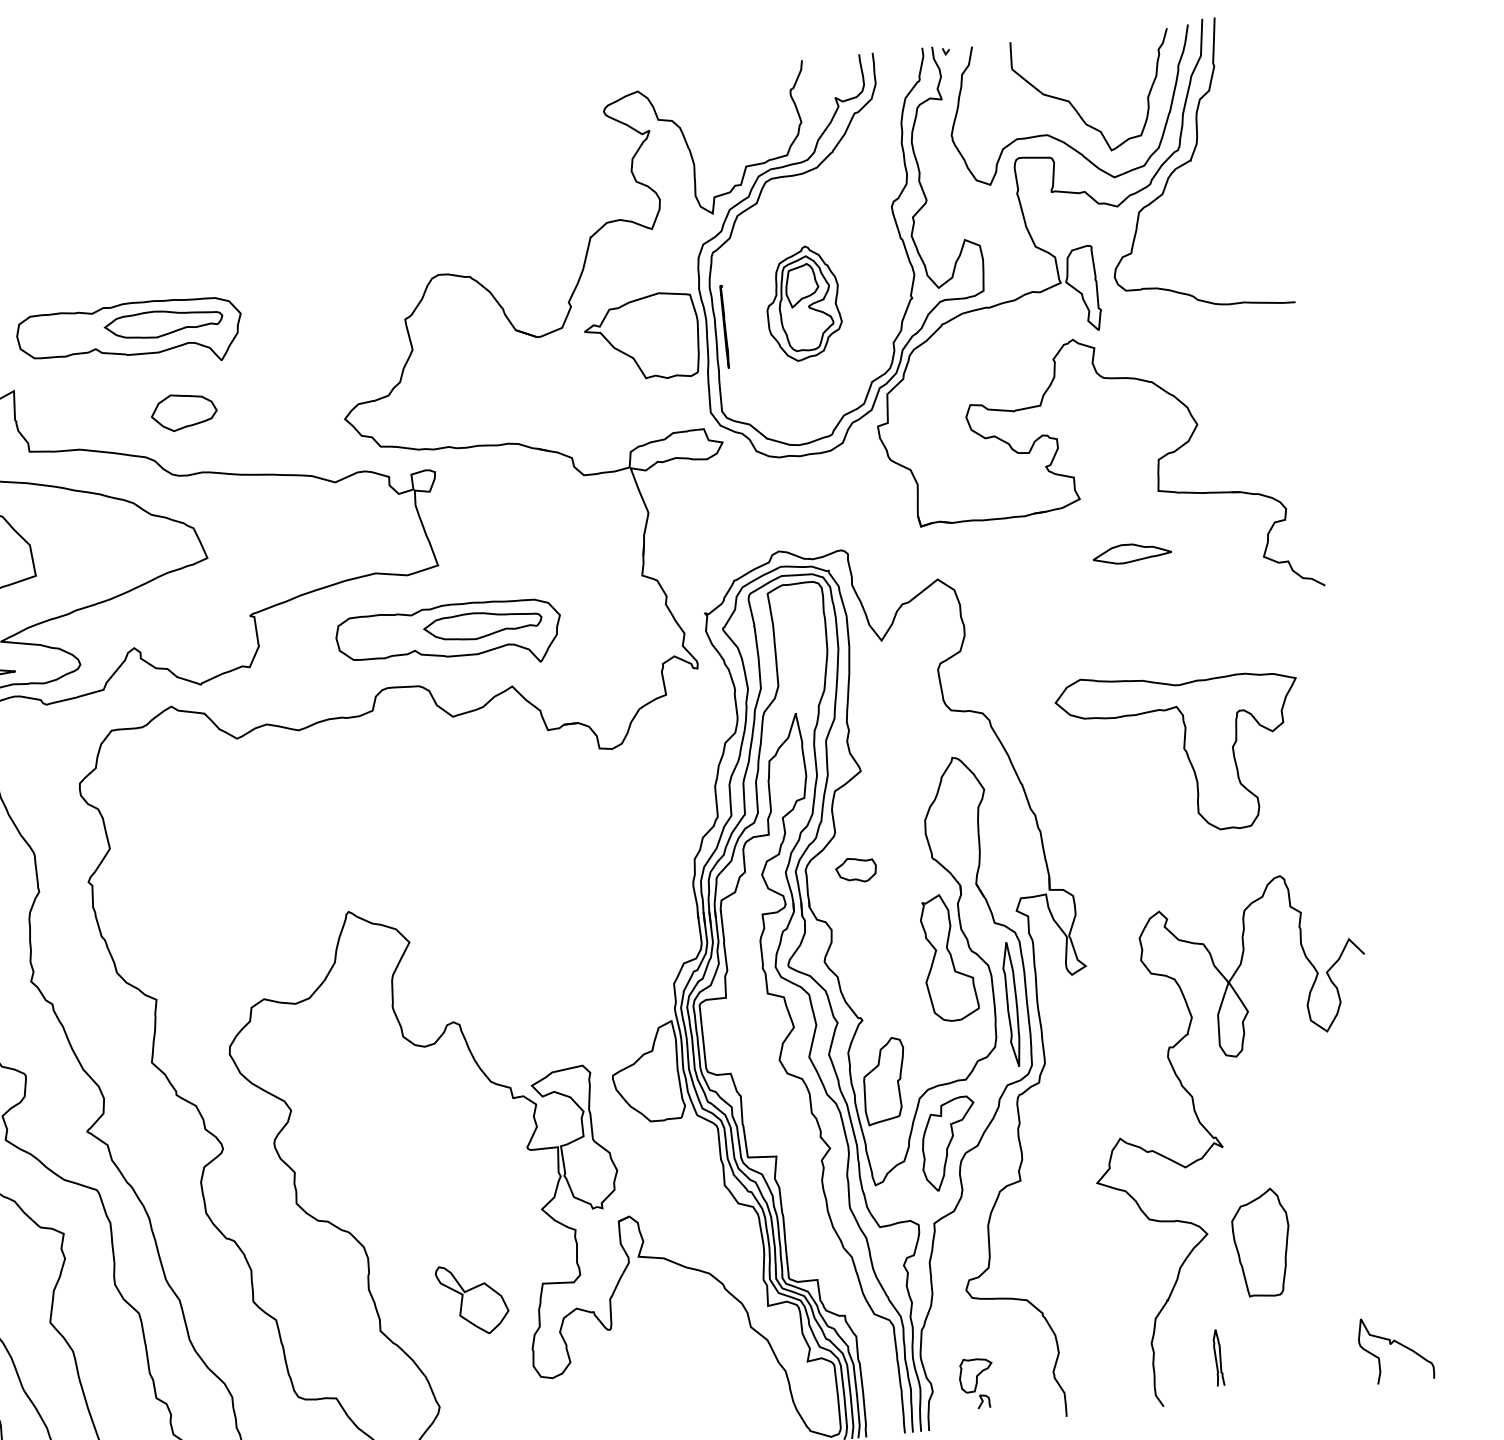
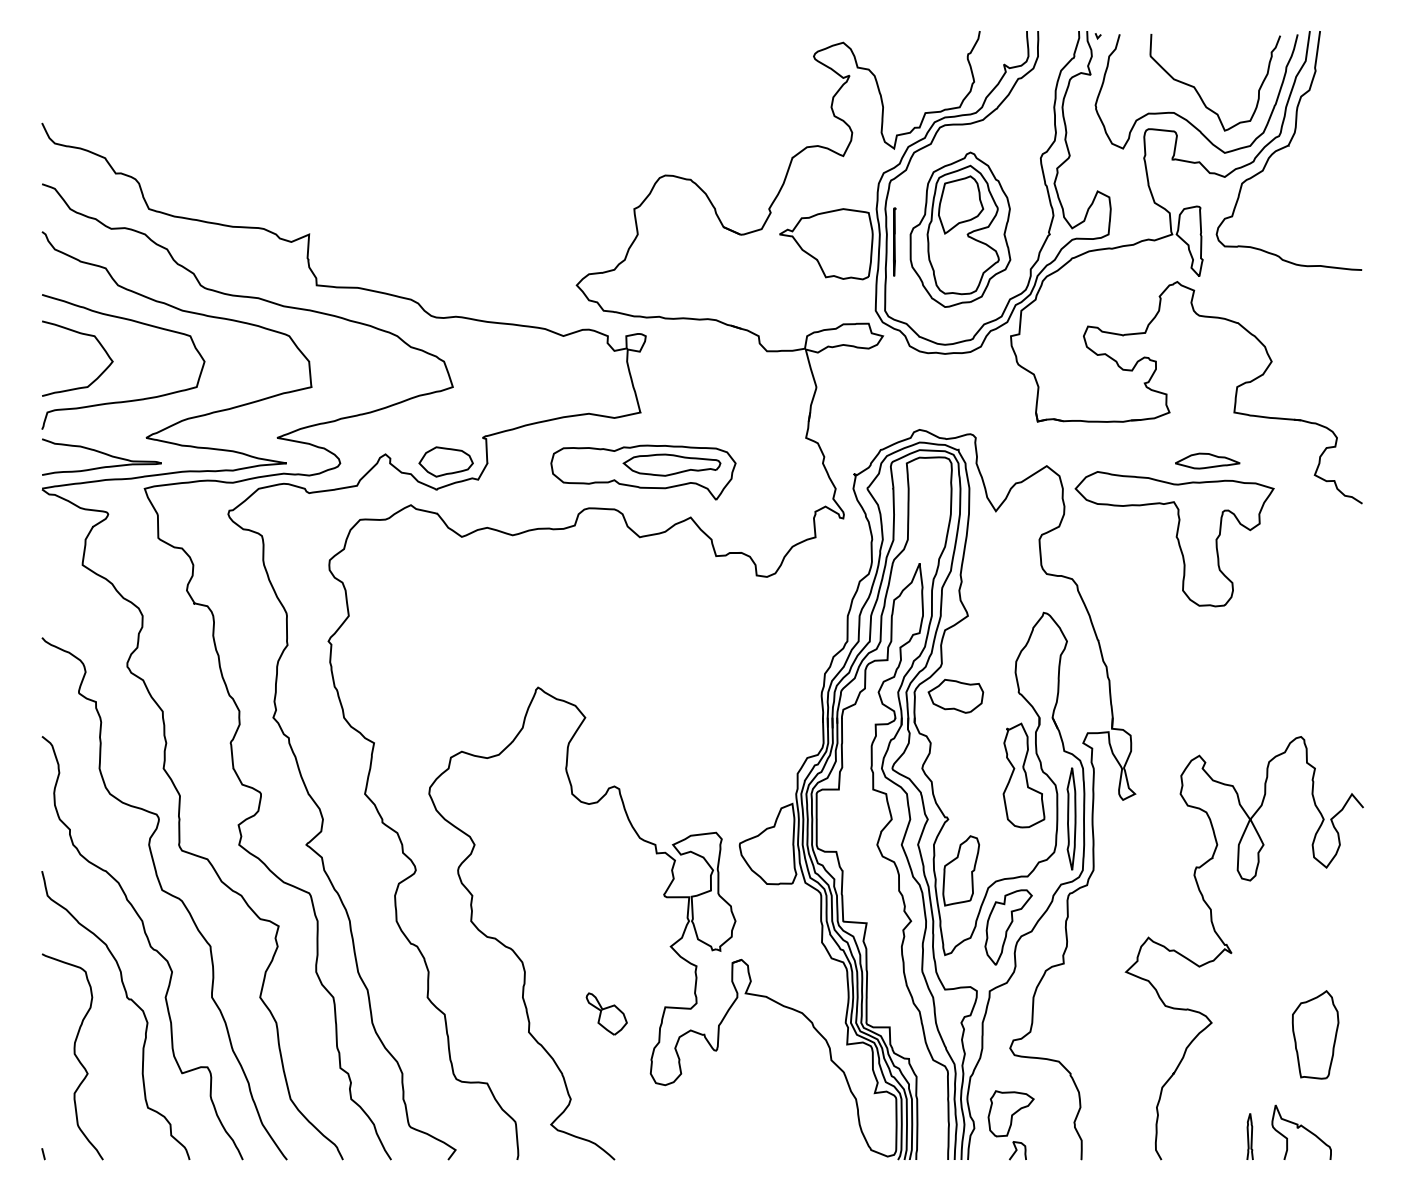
part: (803, 303) -> (960, 229), size x1.67
part: (130, 336) -> (408, 199), removed
part: (183, 411) -> (445, 461), moved
part: (1181, 752) -> (1174, 539), moved
part: (855, 870) -> (955, 696), size x1.67
part: (1262, 1242) -> (1315, 1034), moved
part: (472, 1298) -> (606, 1013), size x0.71
curve: (1397, 1343) -> (1303, 1128), moved
curve: (1216, 1357) -> (1248, 1136), moved
part: (976, 1383) -> (1010, 1125), size x1.67

